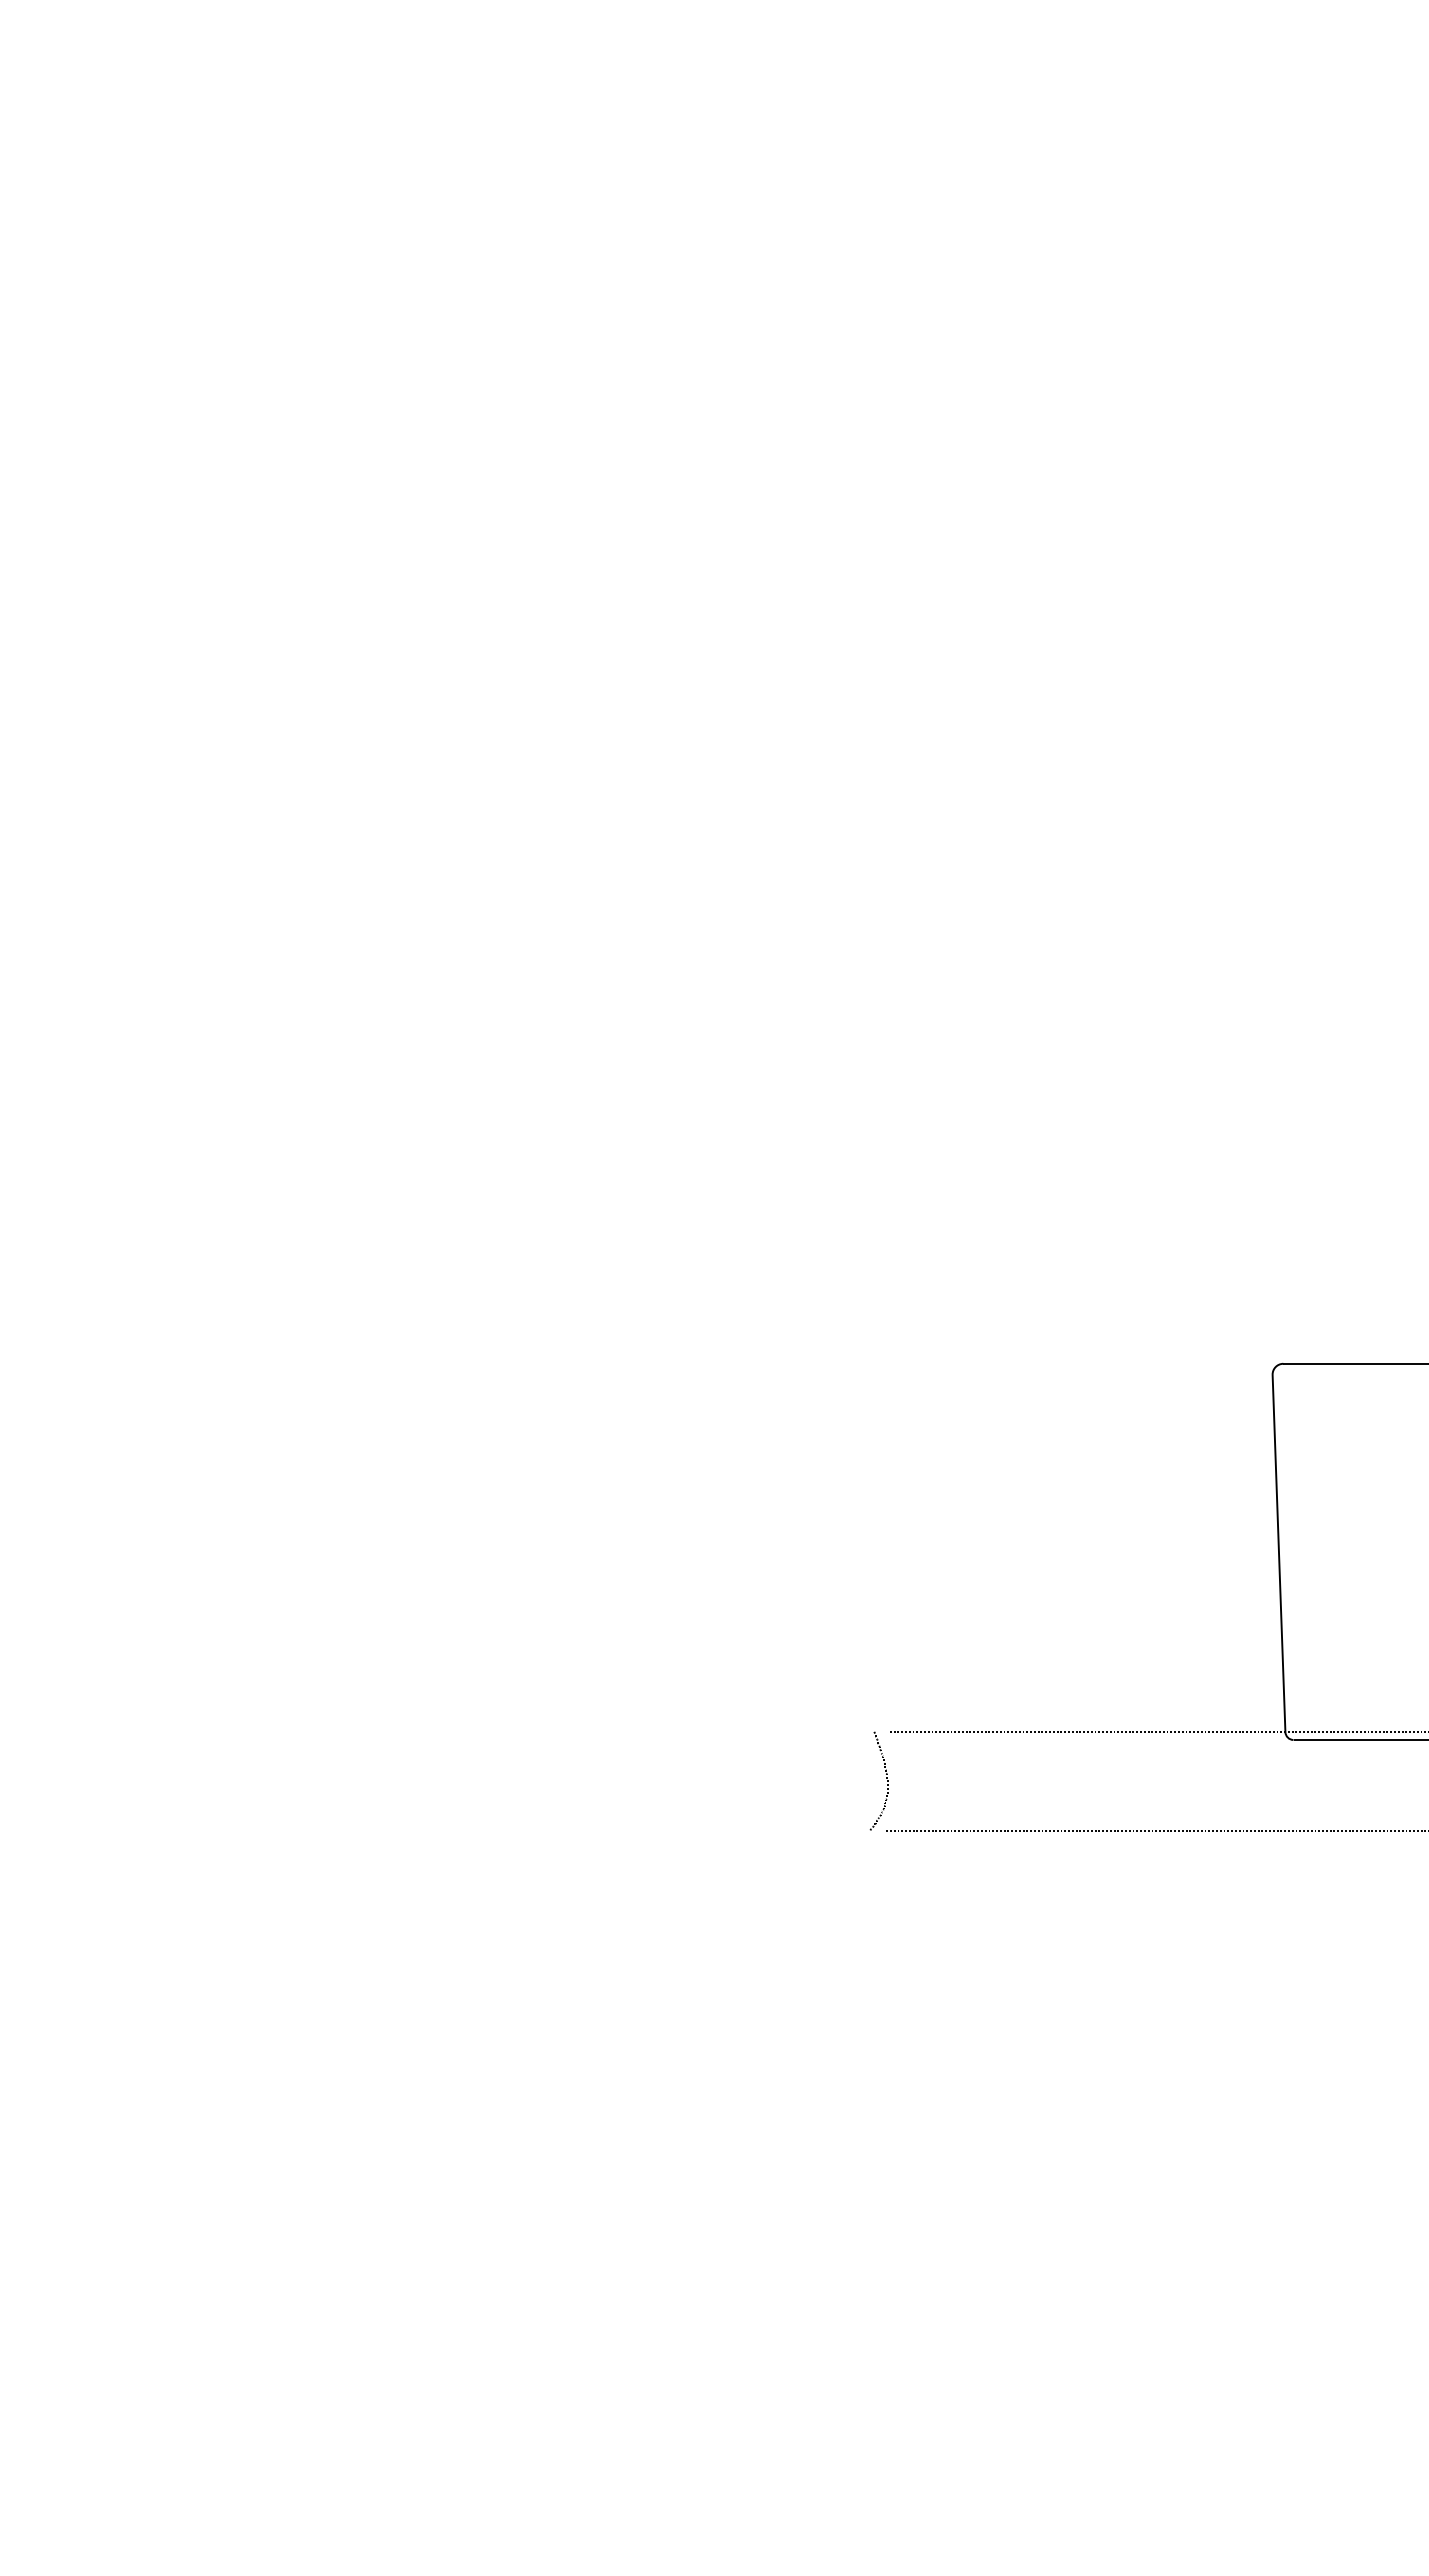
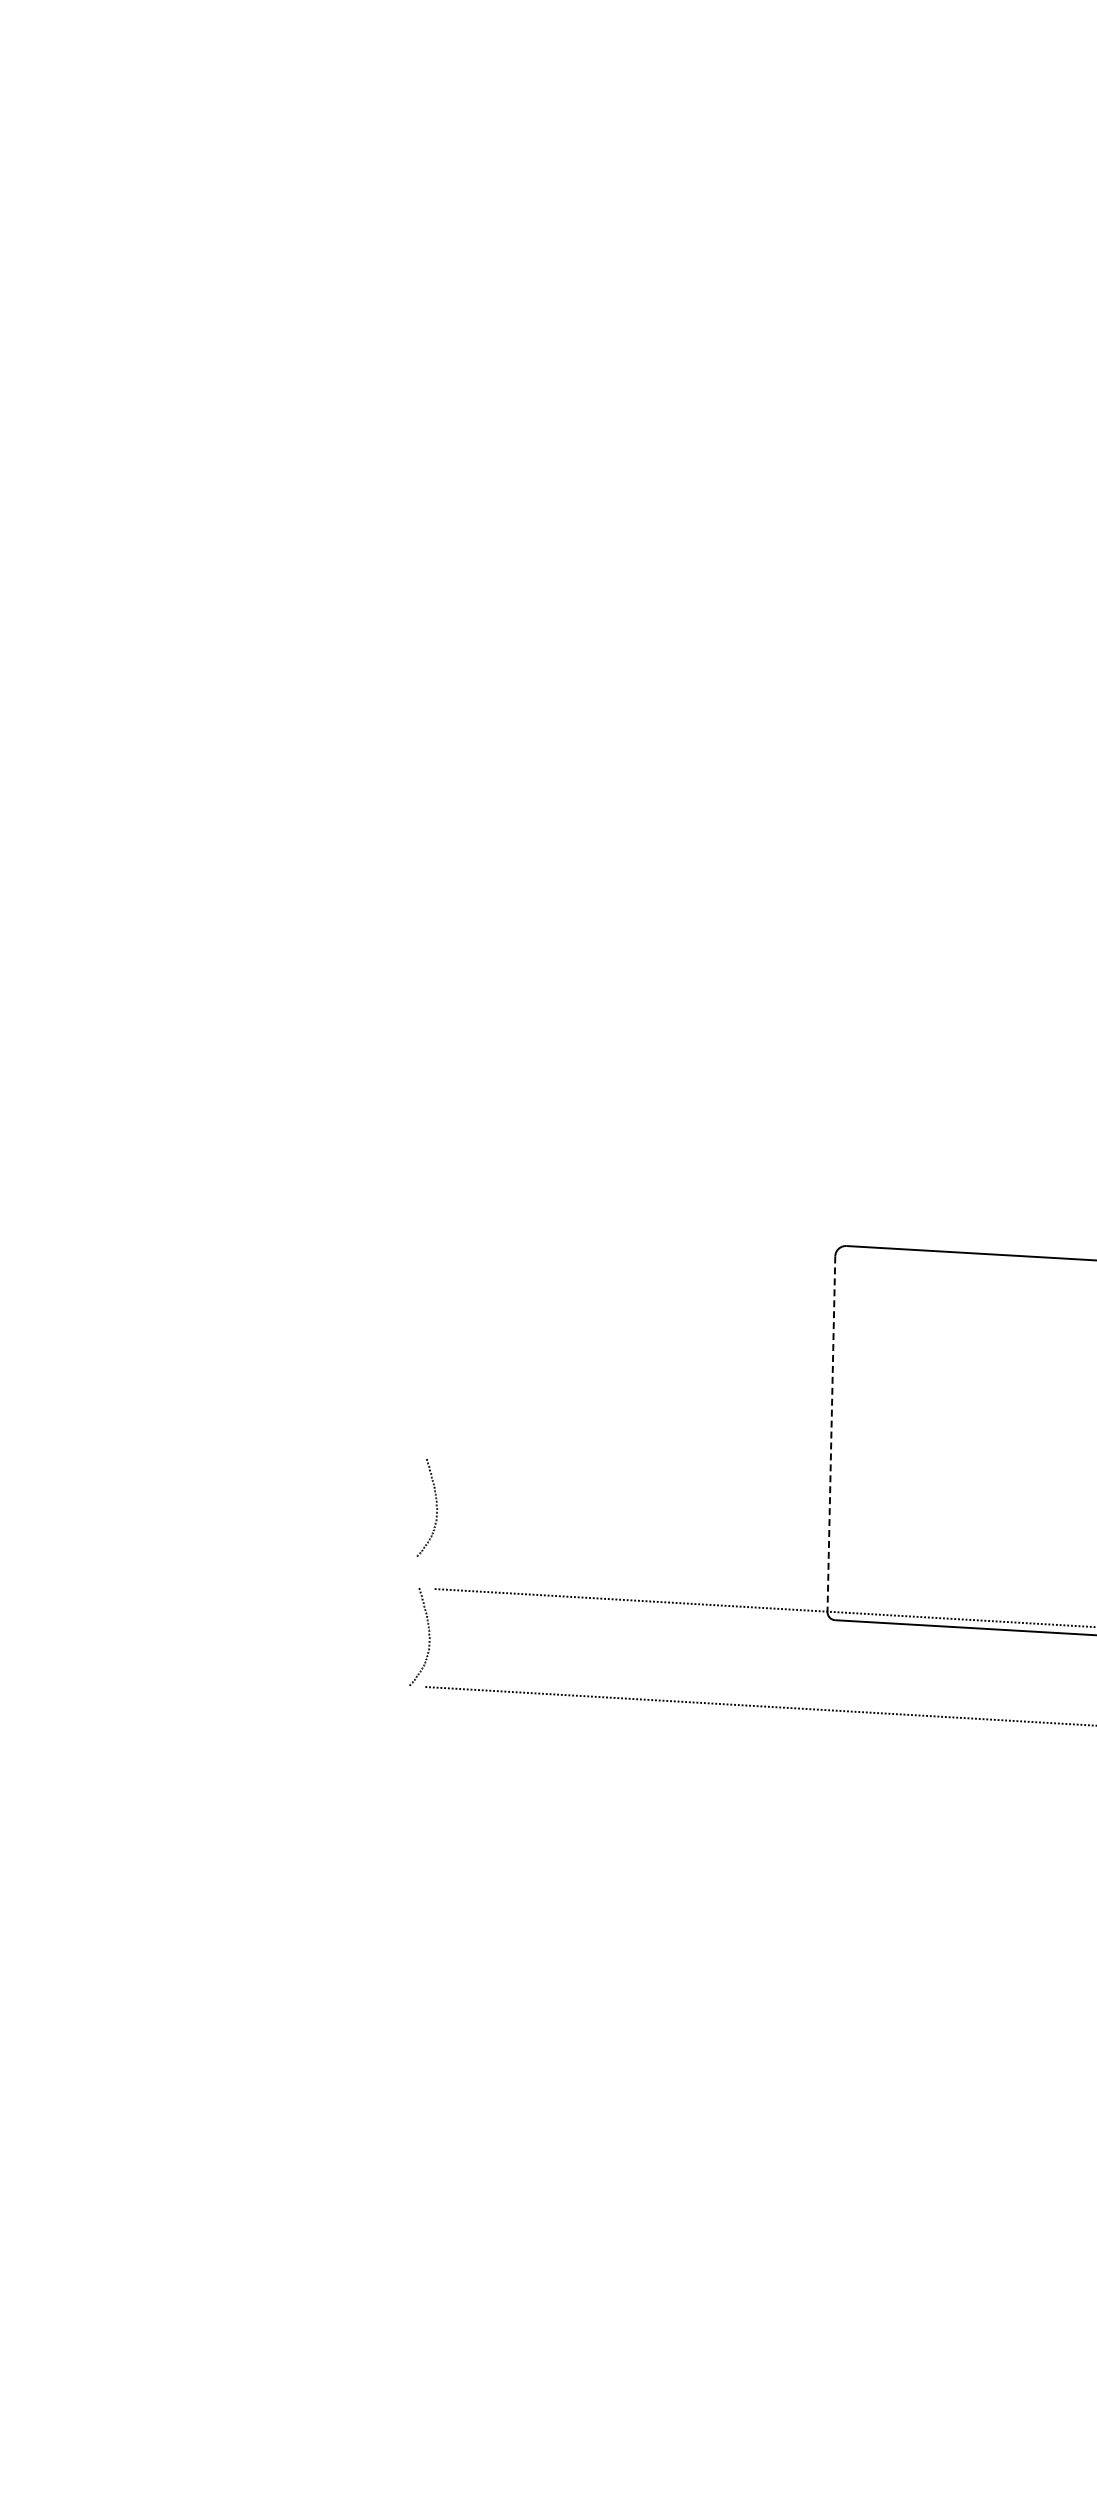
line: (1279, 1553) -> (831, 1434), solid -> dashed
curve: (886, 1648) -> (436, 1506), added

